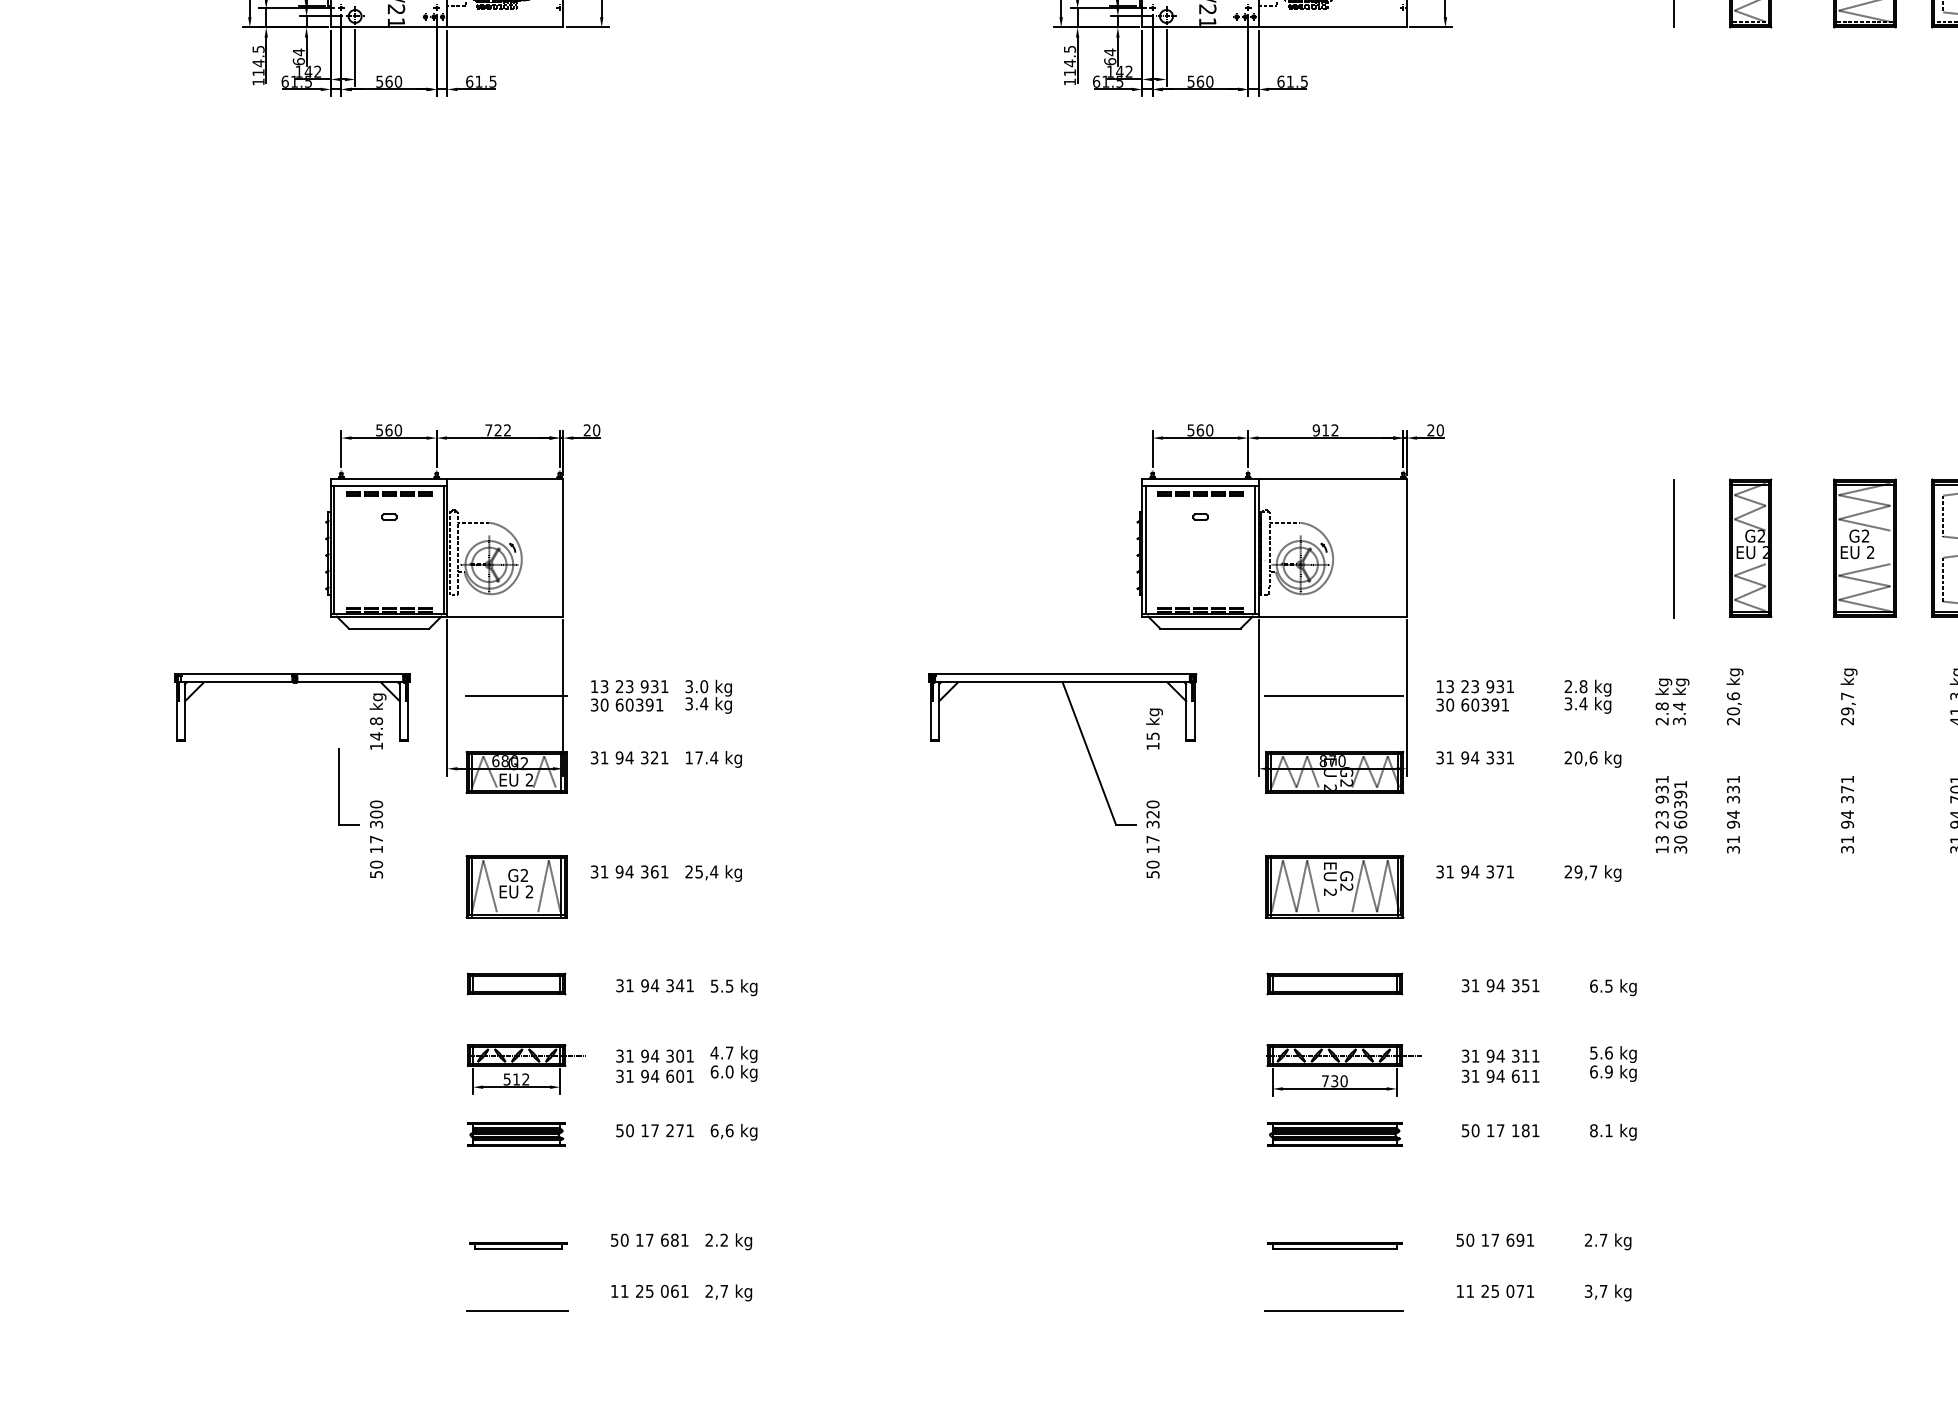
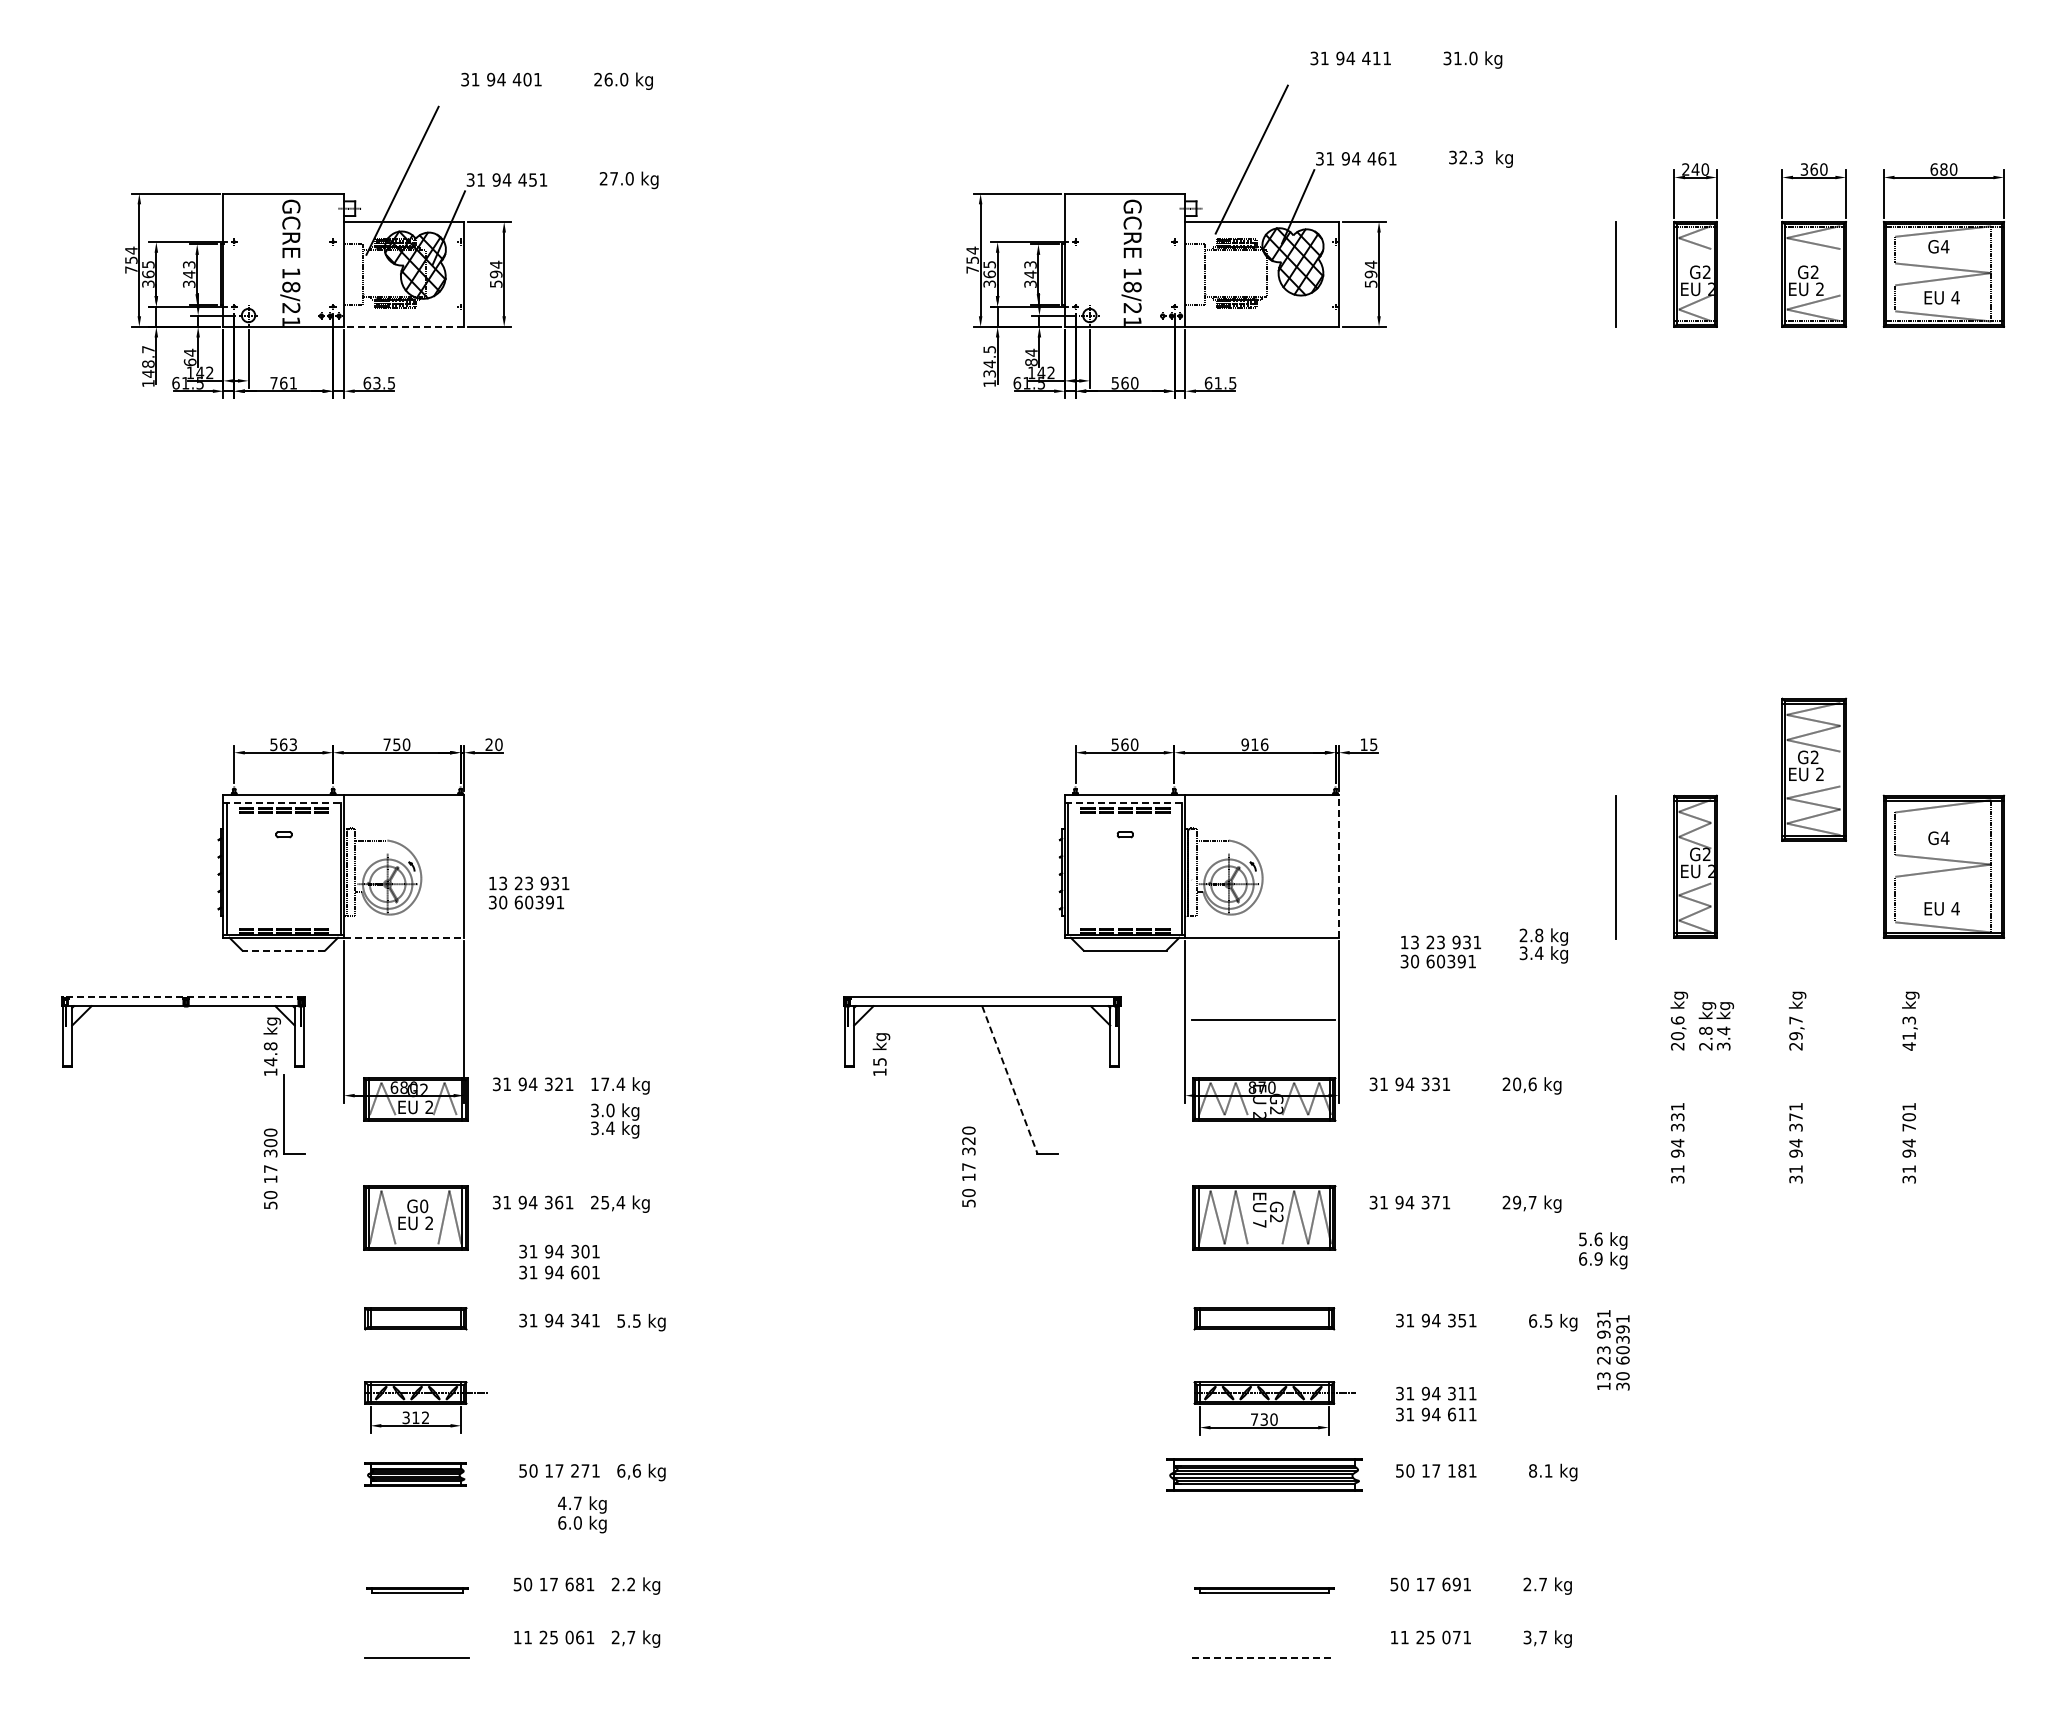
line: (504, 27) -> (403, 326), solid -> dashed
text: (258, 60) -> (148, 361), 114.5 -> 148.7
text: (1110, 61) -> (1031, 362), 64 -> 84
text: (1069, 72) -> (989, 373), 114.5 -> 134.5
text: (388, 81) -> (283, 382), 560 -> 761
text: (478, 81) -> (376, 382), 61.5 -> 63.5
text: (398, 430) -> (293, 744), 560 -> 563
text: (502, 430) -> (401, 744), 722 -> 750
text: (1334, 430) -> (1264, 744), 912 -> 916
text: (1435, 430) -> (1368, 744), 20 -> 15
line: (389, 486) -> (284, 802), solid -> dashed
line: (1200, 486) -> (1125, 802), solid -> dashed
line: (1407, 547) -> (1339, 866), solid -> dashed
part: (1865, 547) -> (1814, 769), moved
line: (505, 616) -> (404, 937), solid -> dashed
line: (388, 628) -> (283, 950), solid -> dashed
line: (292, 674) -> (183, 997), solid -> dashed
line: (516, 695) -> (415, 1019), removed
text: (629, 695) -> (529, 892), moved
text: (1474, 695) -> (1440, 951), moved
text: (709, 696) -> (615, 1120), moved
text: (1587, 696) -> (1543, 945), moved
text: (1671, 702) -> (1715, 1026), moved
text: (1154, 729) -> (881, 1054), moved
line: (1089, 753) -> (1009, 1079), solid -> dashed
part: (339, 786) -> (284, 1114), moved
text: (1671, 814) -> (1613, 1350), moved
text: (1152, 839) -> (968, 1166), moved
text: (524, 875) -> (424, 1206), G2 -> G0
text: (1330, 892) -> (1259, 1223), 2 -> 7
text: (734, 1063) -> (582, 1514), moved
text: (1613, 1063) -> (1603, 1250), moved
text: (655, 1065) -> (559, 1261), moved
text: (506, 1079) -> (405, 1417), 512 -> 312
part: (1334, 1134) -> (1264, 1474), size x1.4
line: (1333, 1310) -> (1263, 1657), solid -> dashed

